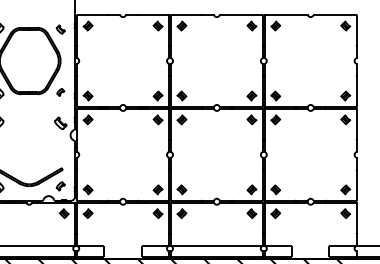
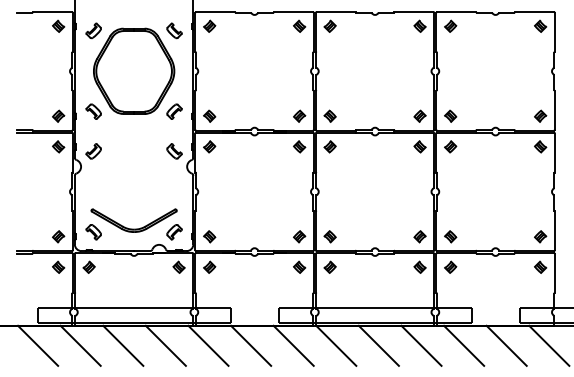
part: (60, 29) -> (174, 30), size x1.43
part: (60, 92) -> (174, 111), size x1.67
part: (60, 186) -> (174, 232), size x1.43

